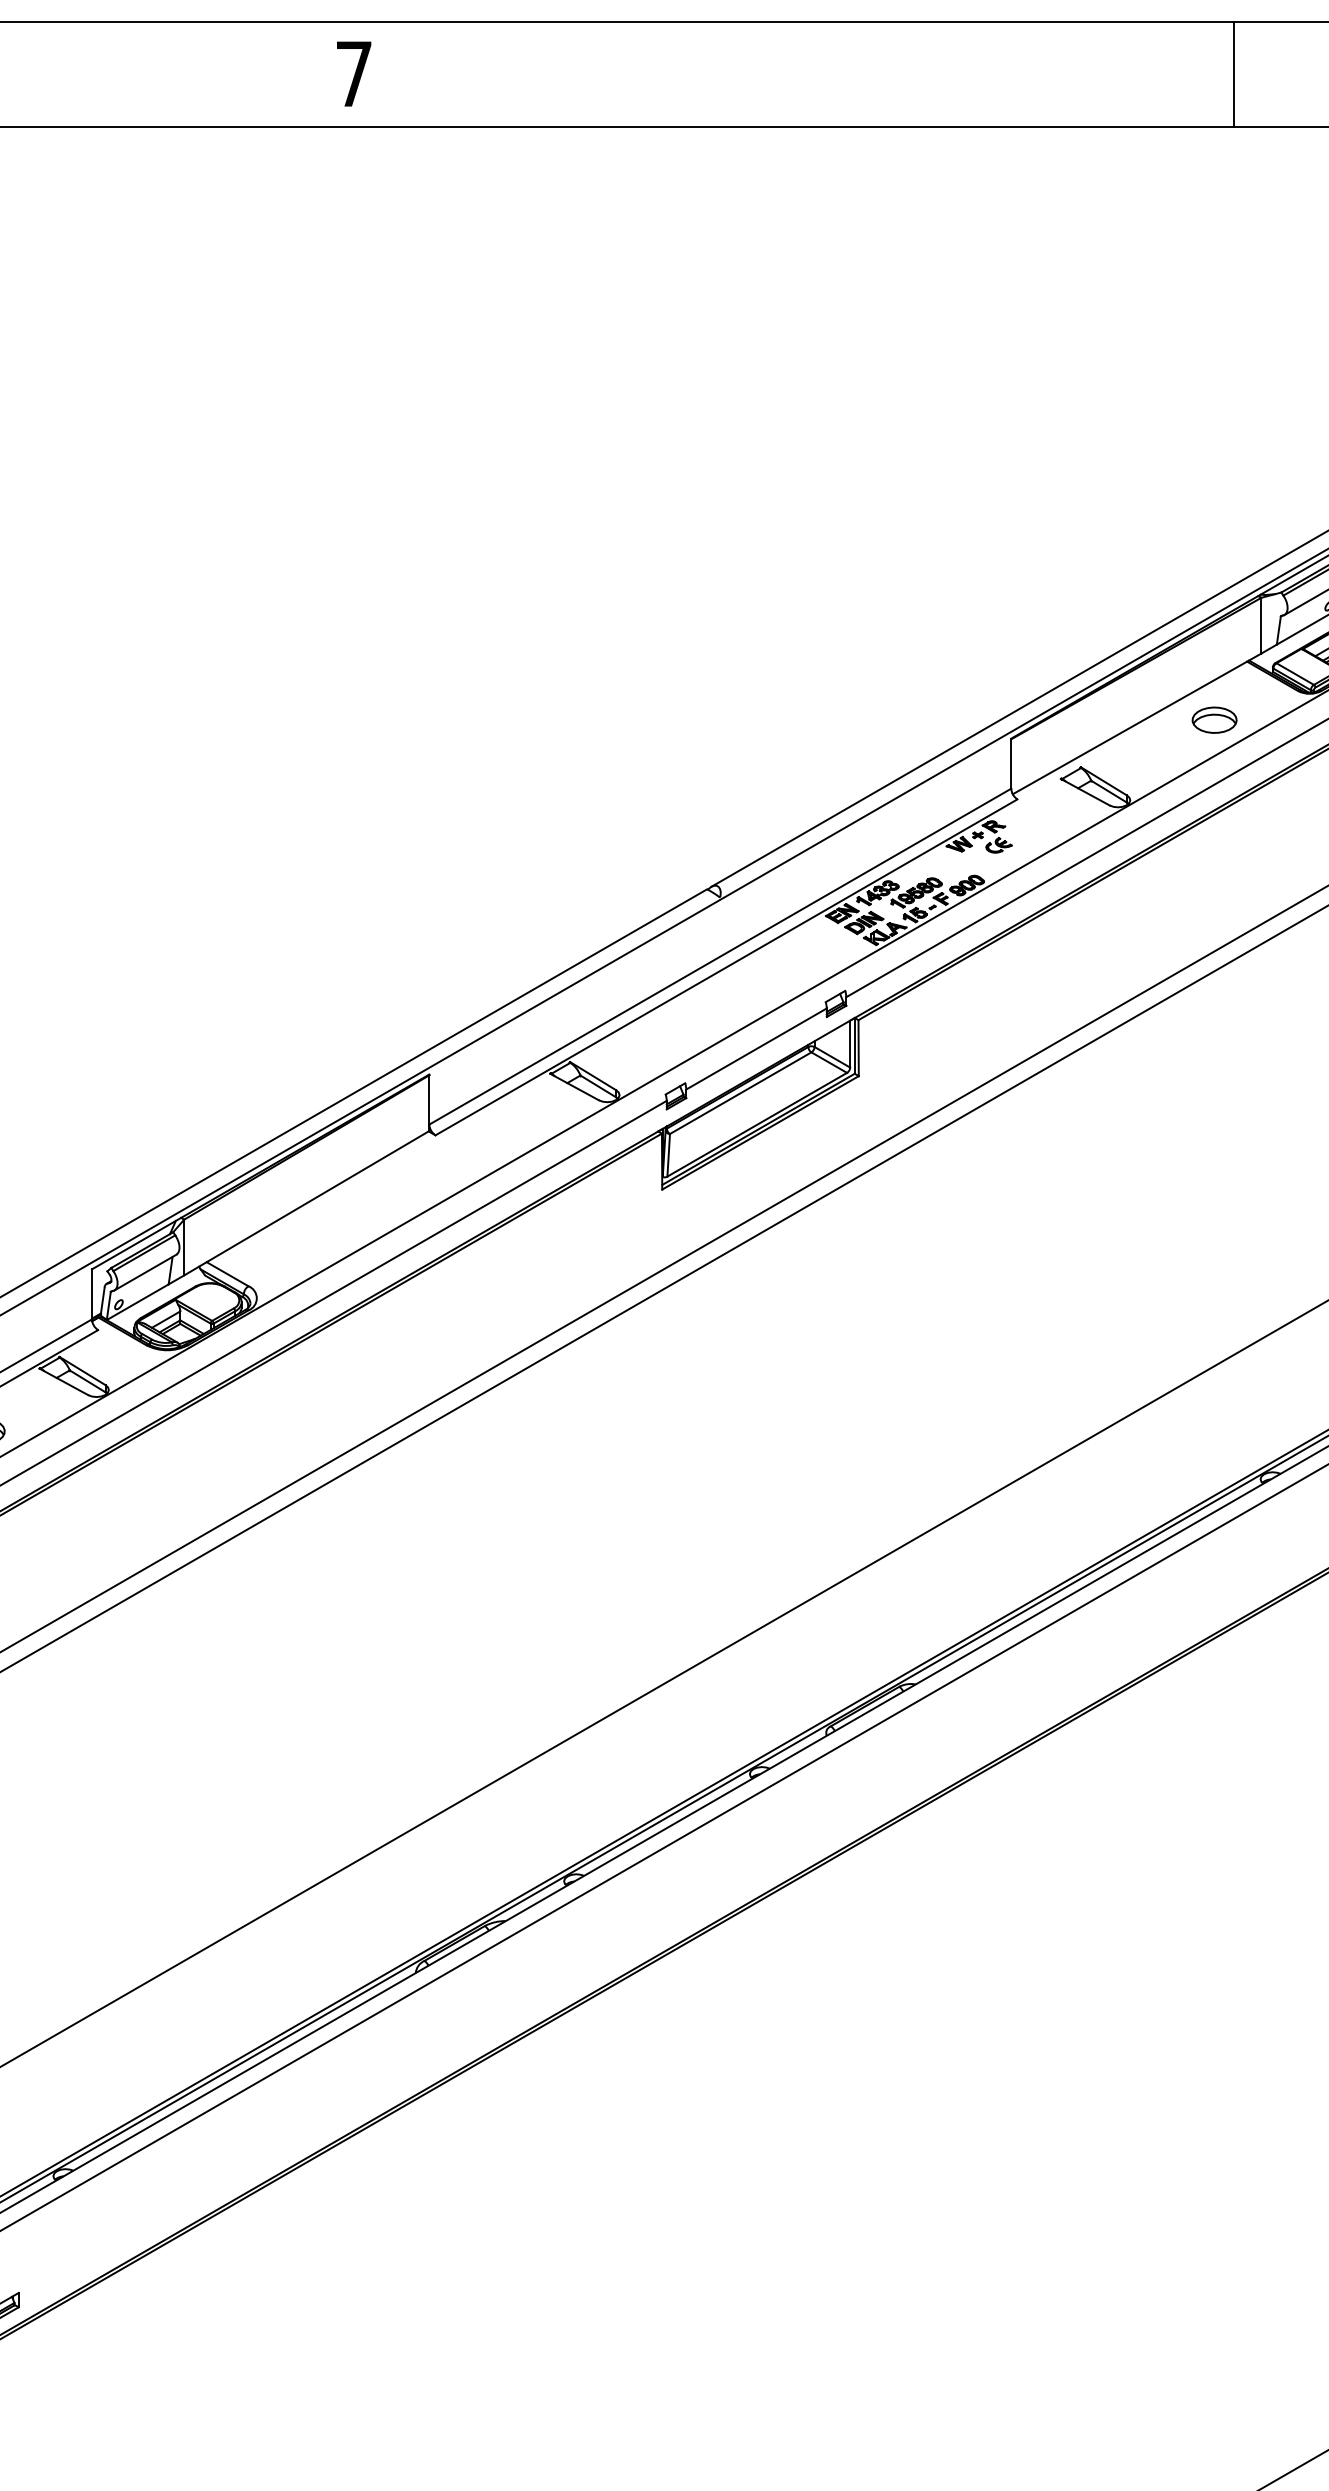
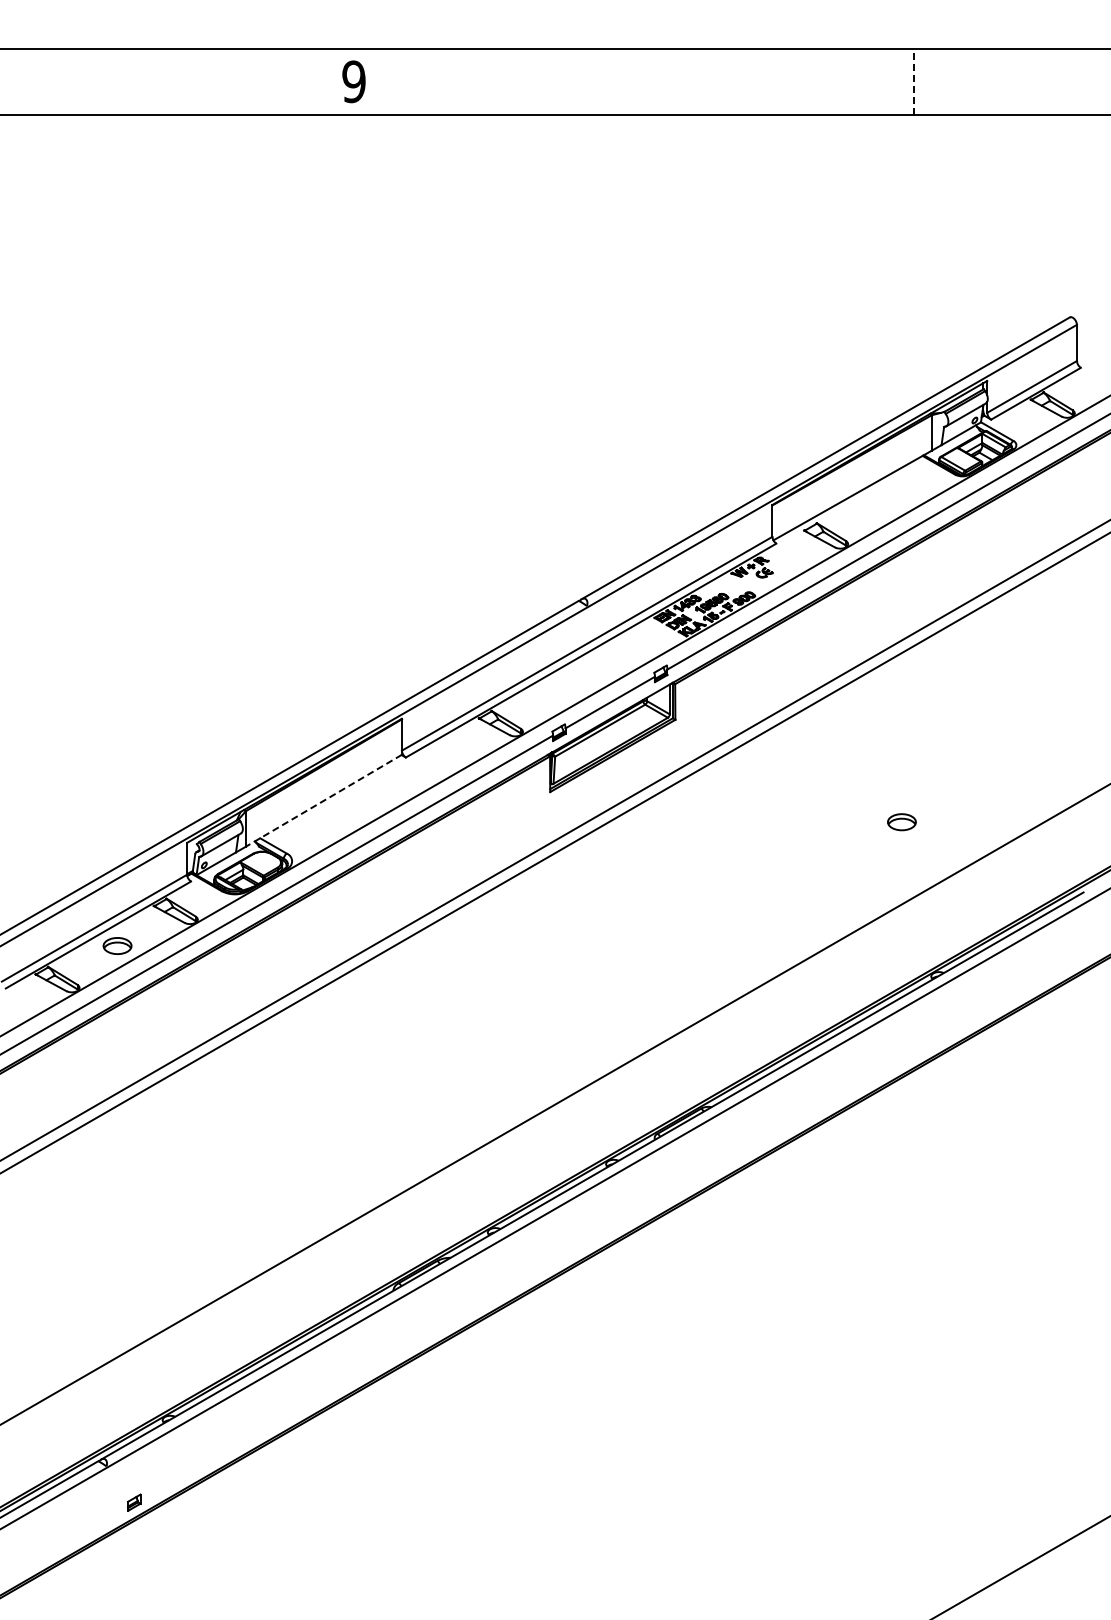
text: (353, 73) -> (353, 81), 7 -> 9
line: (1234, 73) -> (914, 81), solid -> dashed
part: (1213, 720) -> (901, 822), moved
line: (306, 1202) -> (323, 800), solid -> dashed

